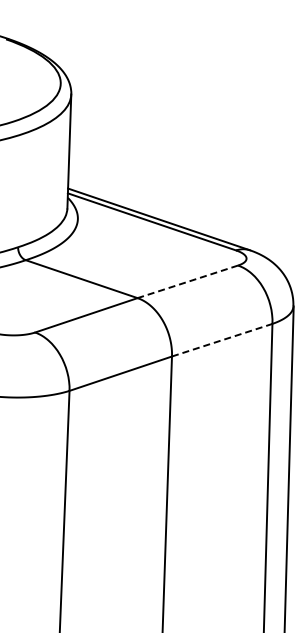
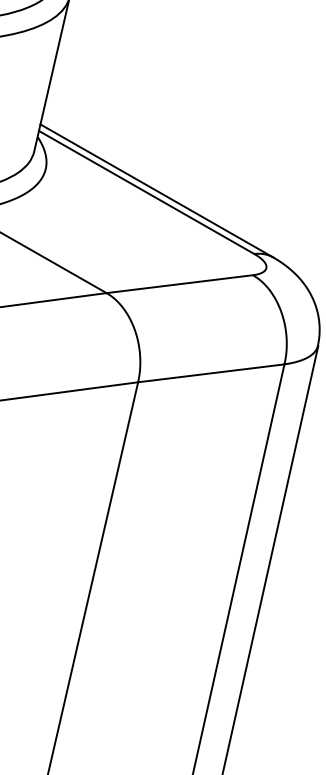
line: (187, 281) -> (179, 283), dashed -> solid
line: (222, 340) -> (211, 373), dashed -> solid

